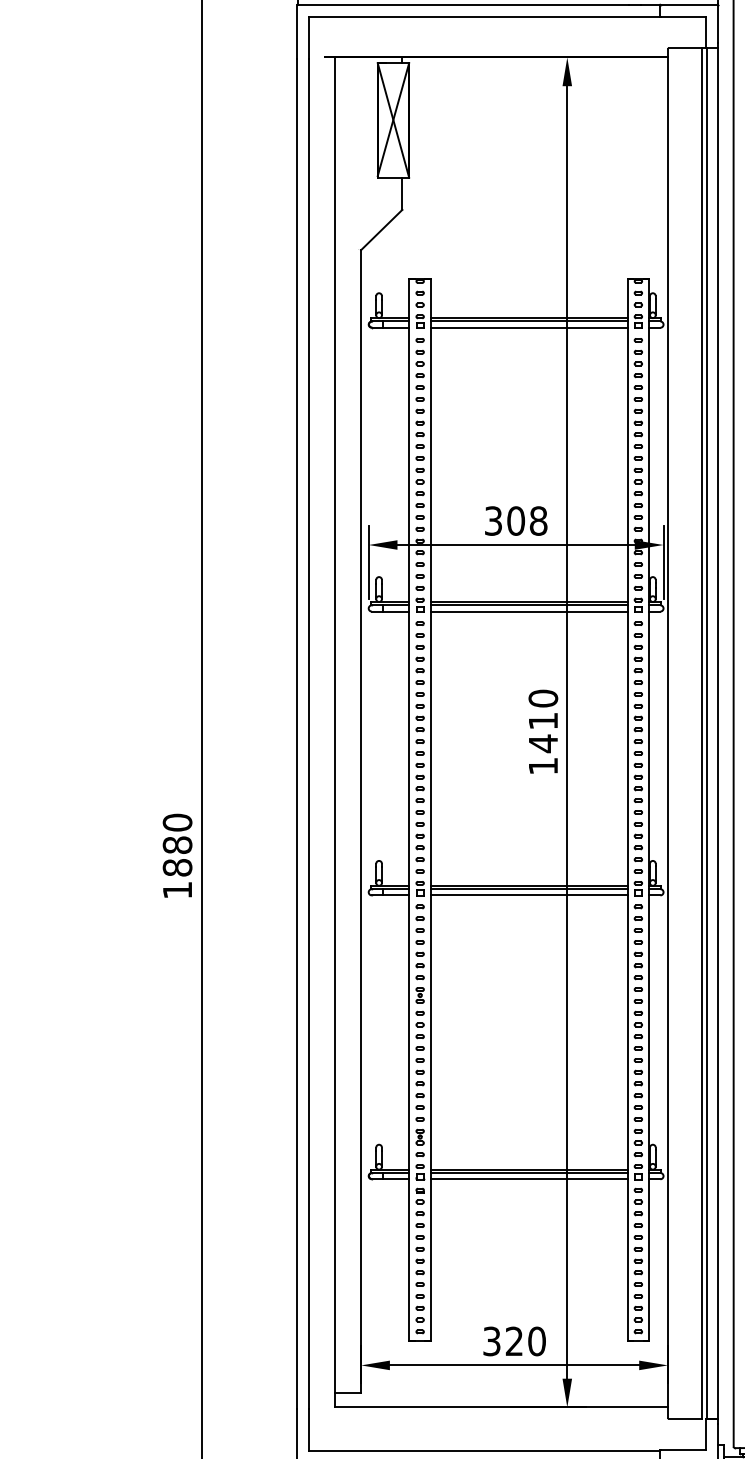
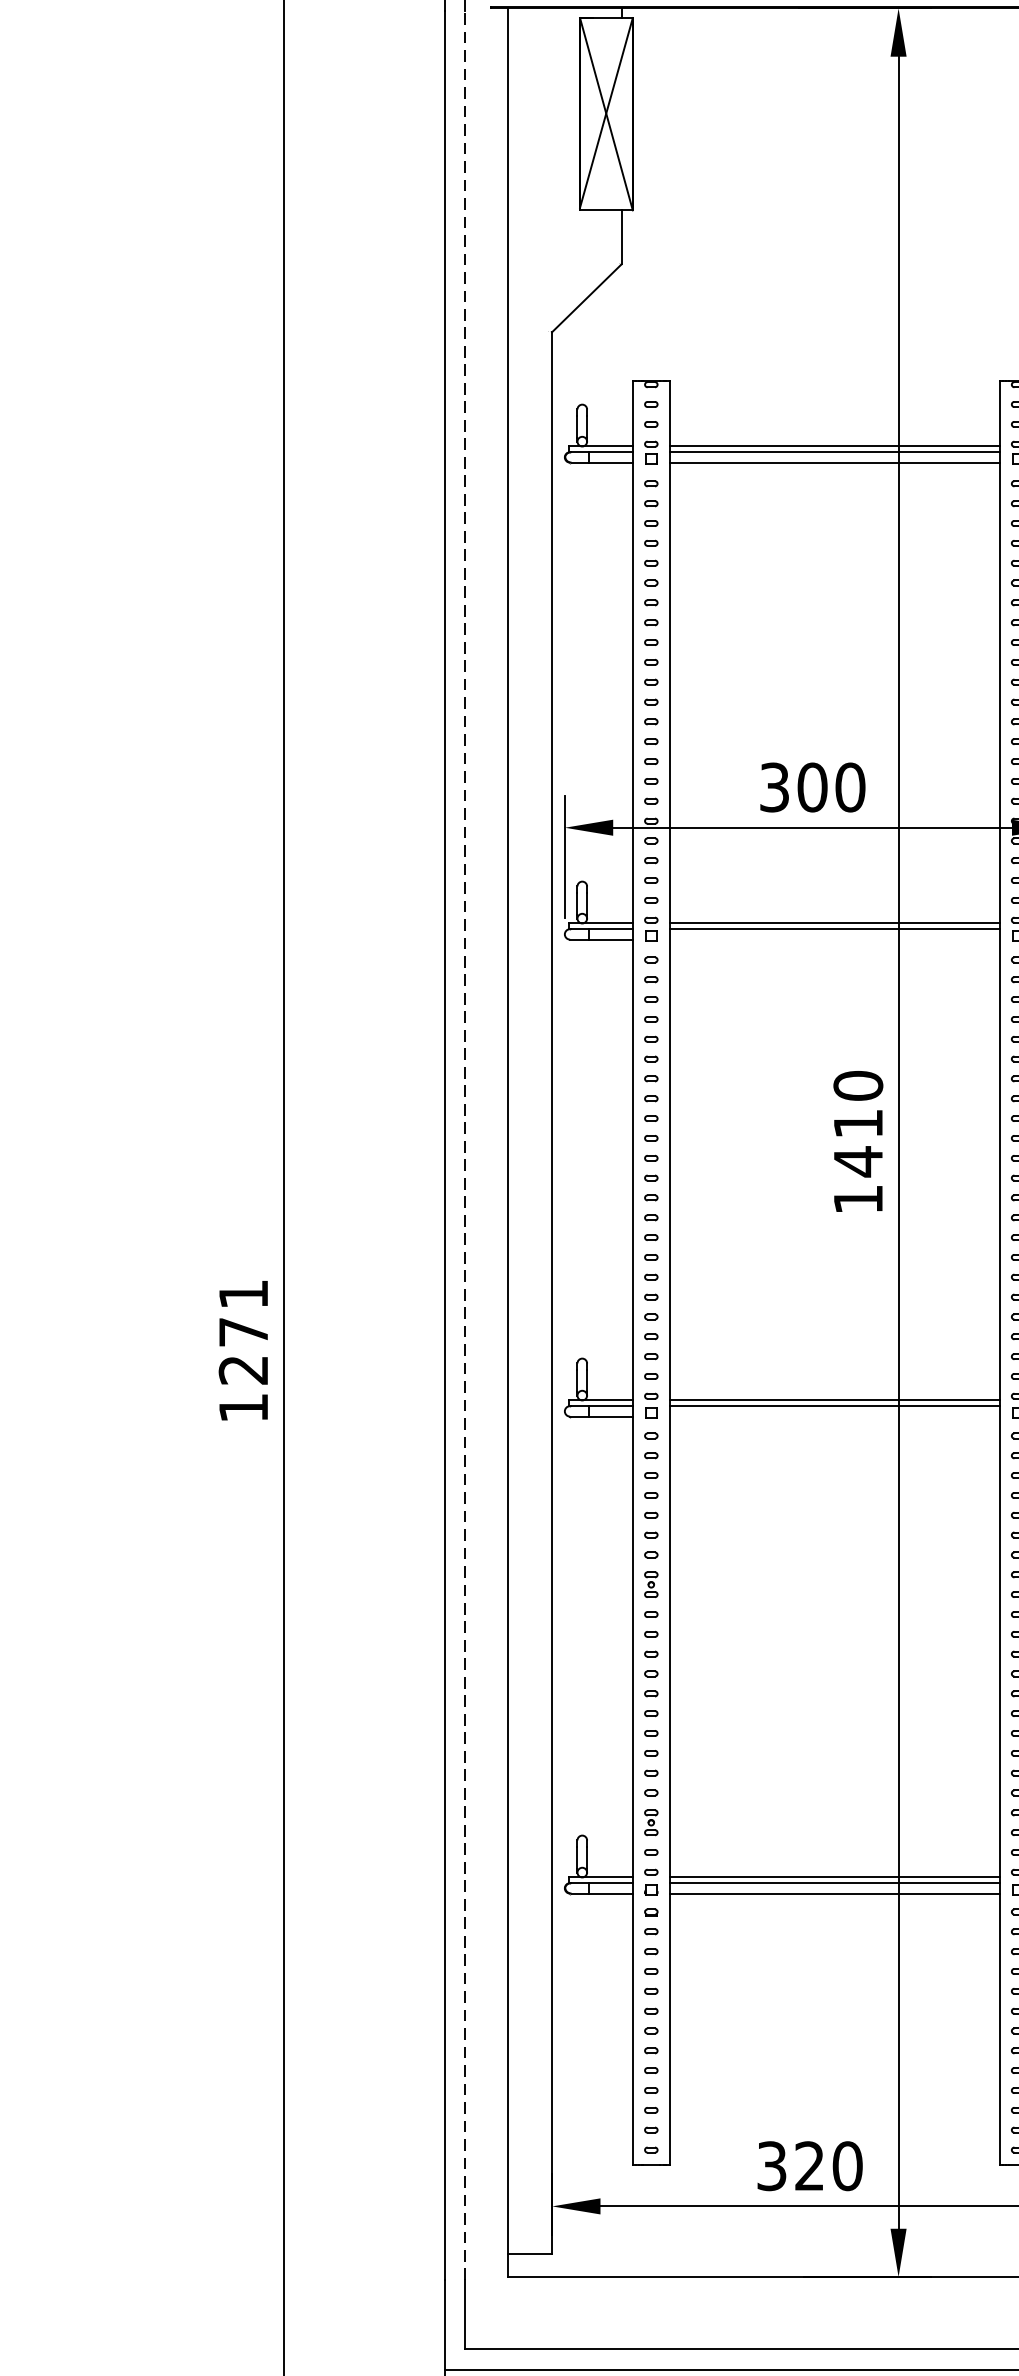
text: (538, 521) -> (850, 788), 308 -> 300
line: (528, 611) -> (833, 939), removed
line: (309, 733) -> (465, 1144), solid -> dashed
text: (177, 844) -> (243, 1331), 1880 -> 1271
line: (528, 895) -> (833, 1416), removed

